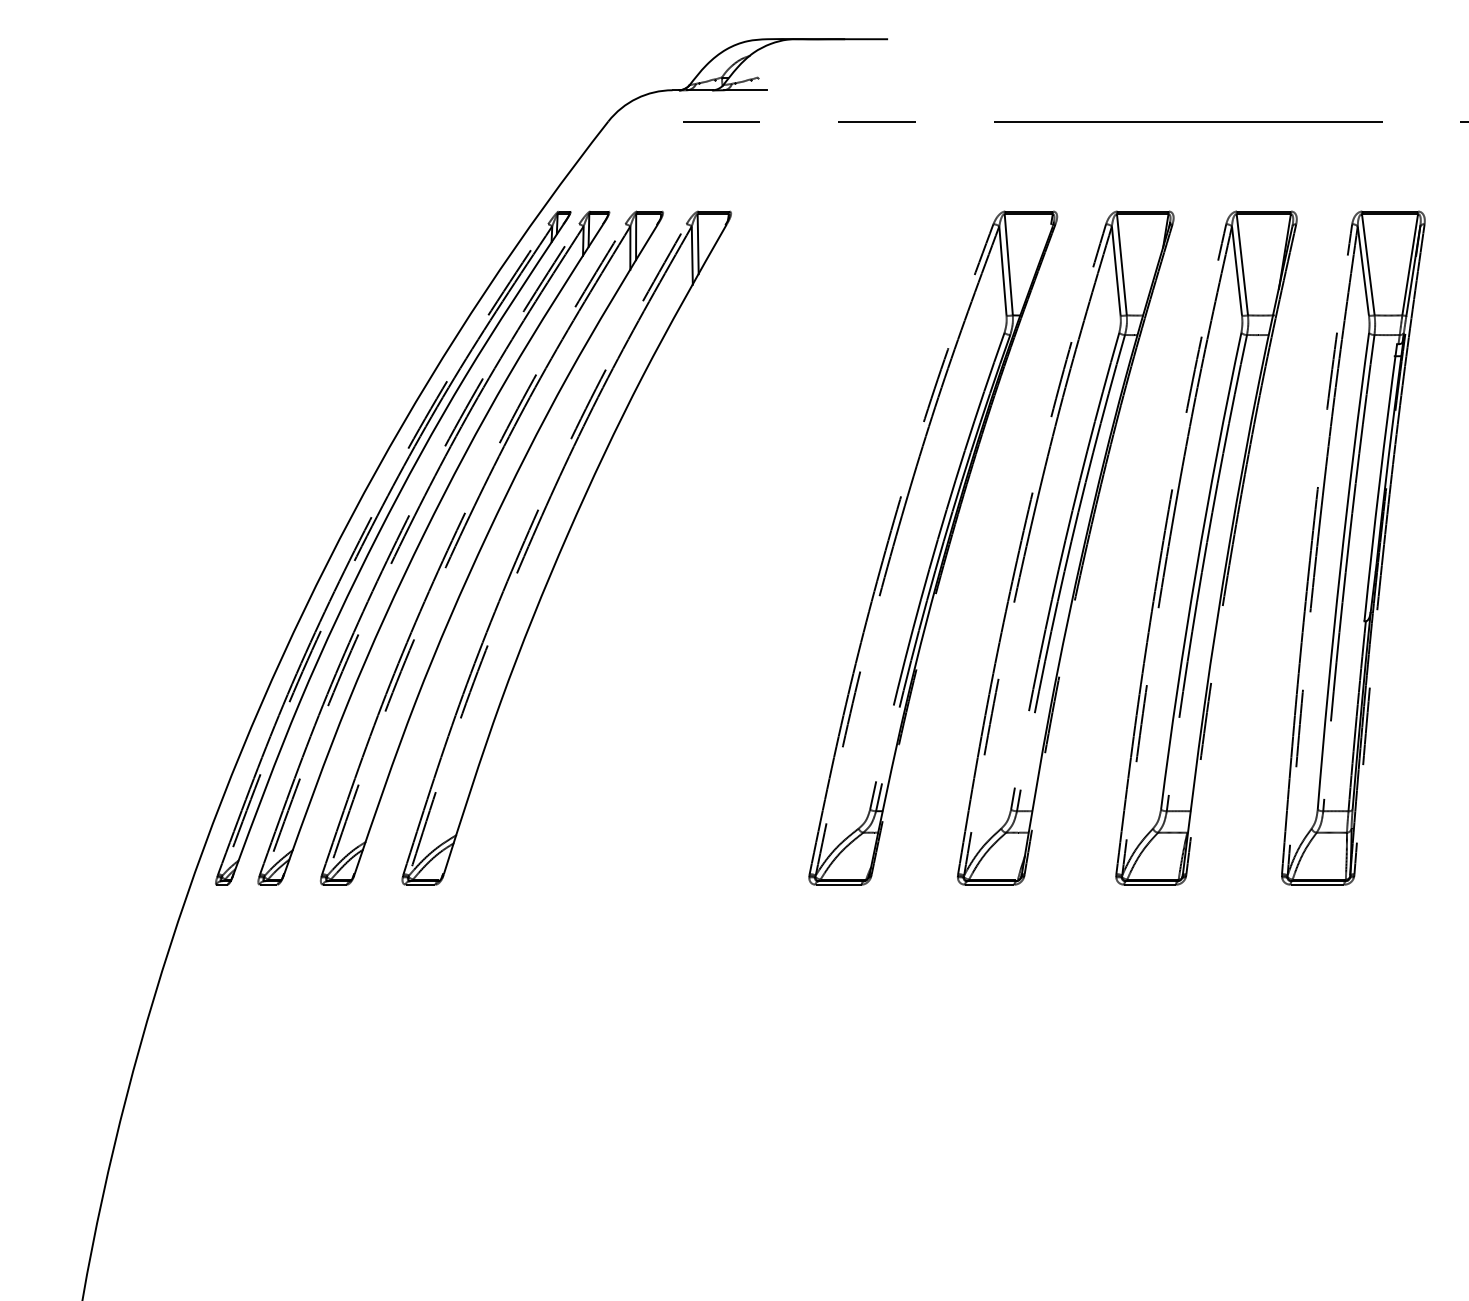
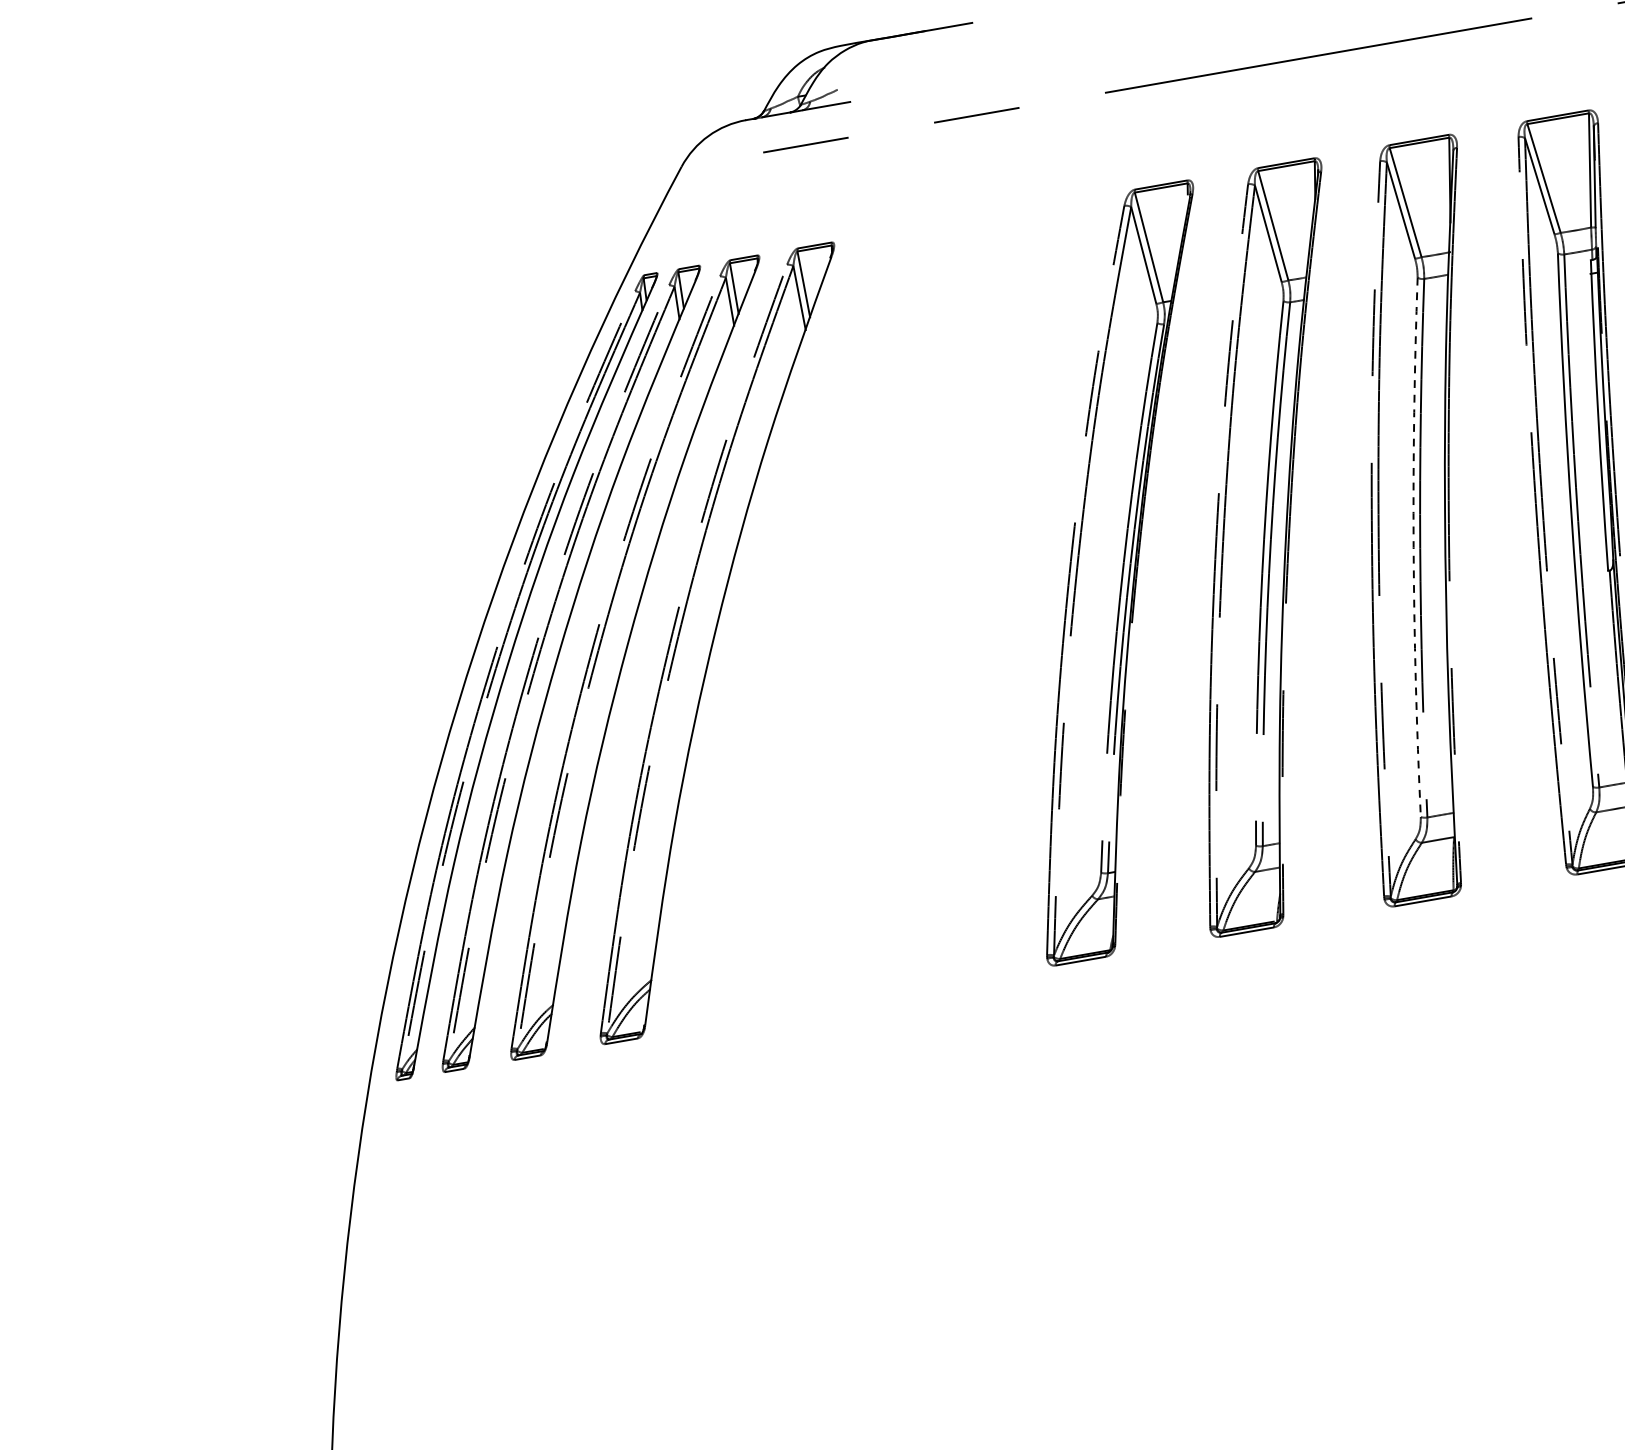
arc: (1196, 570) -> (1413, 547), solid -> dashed

